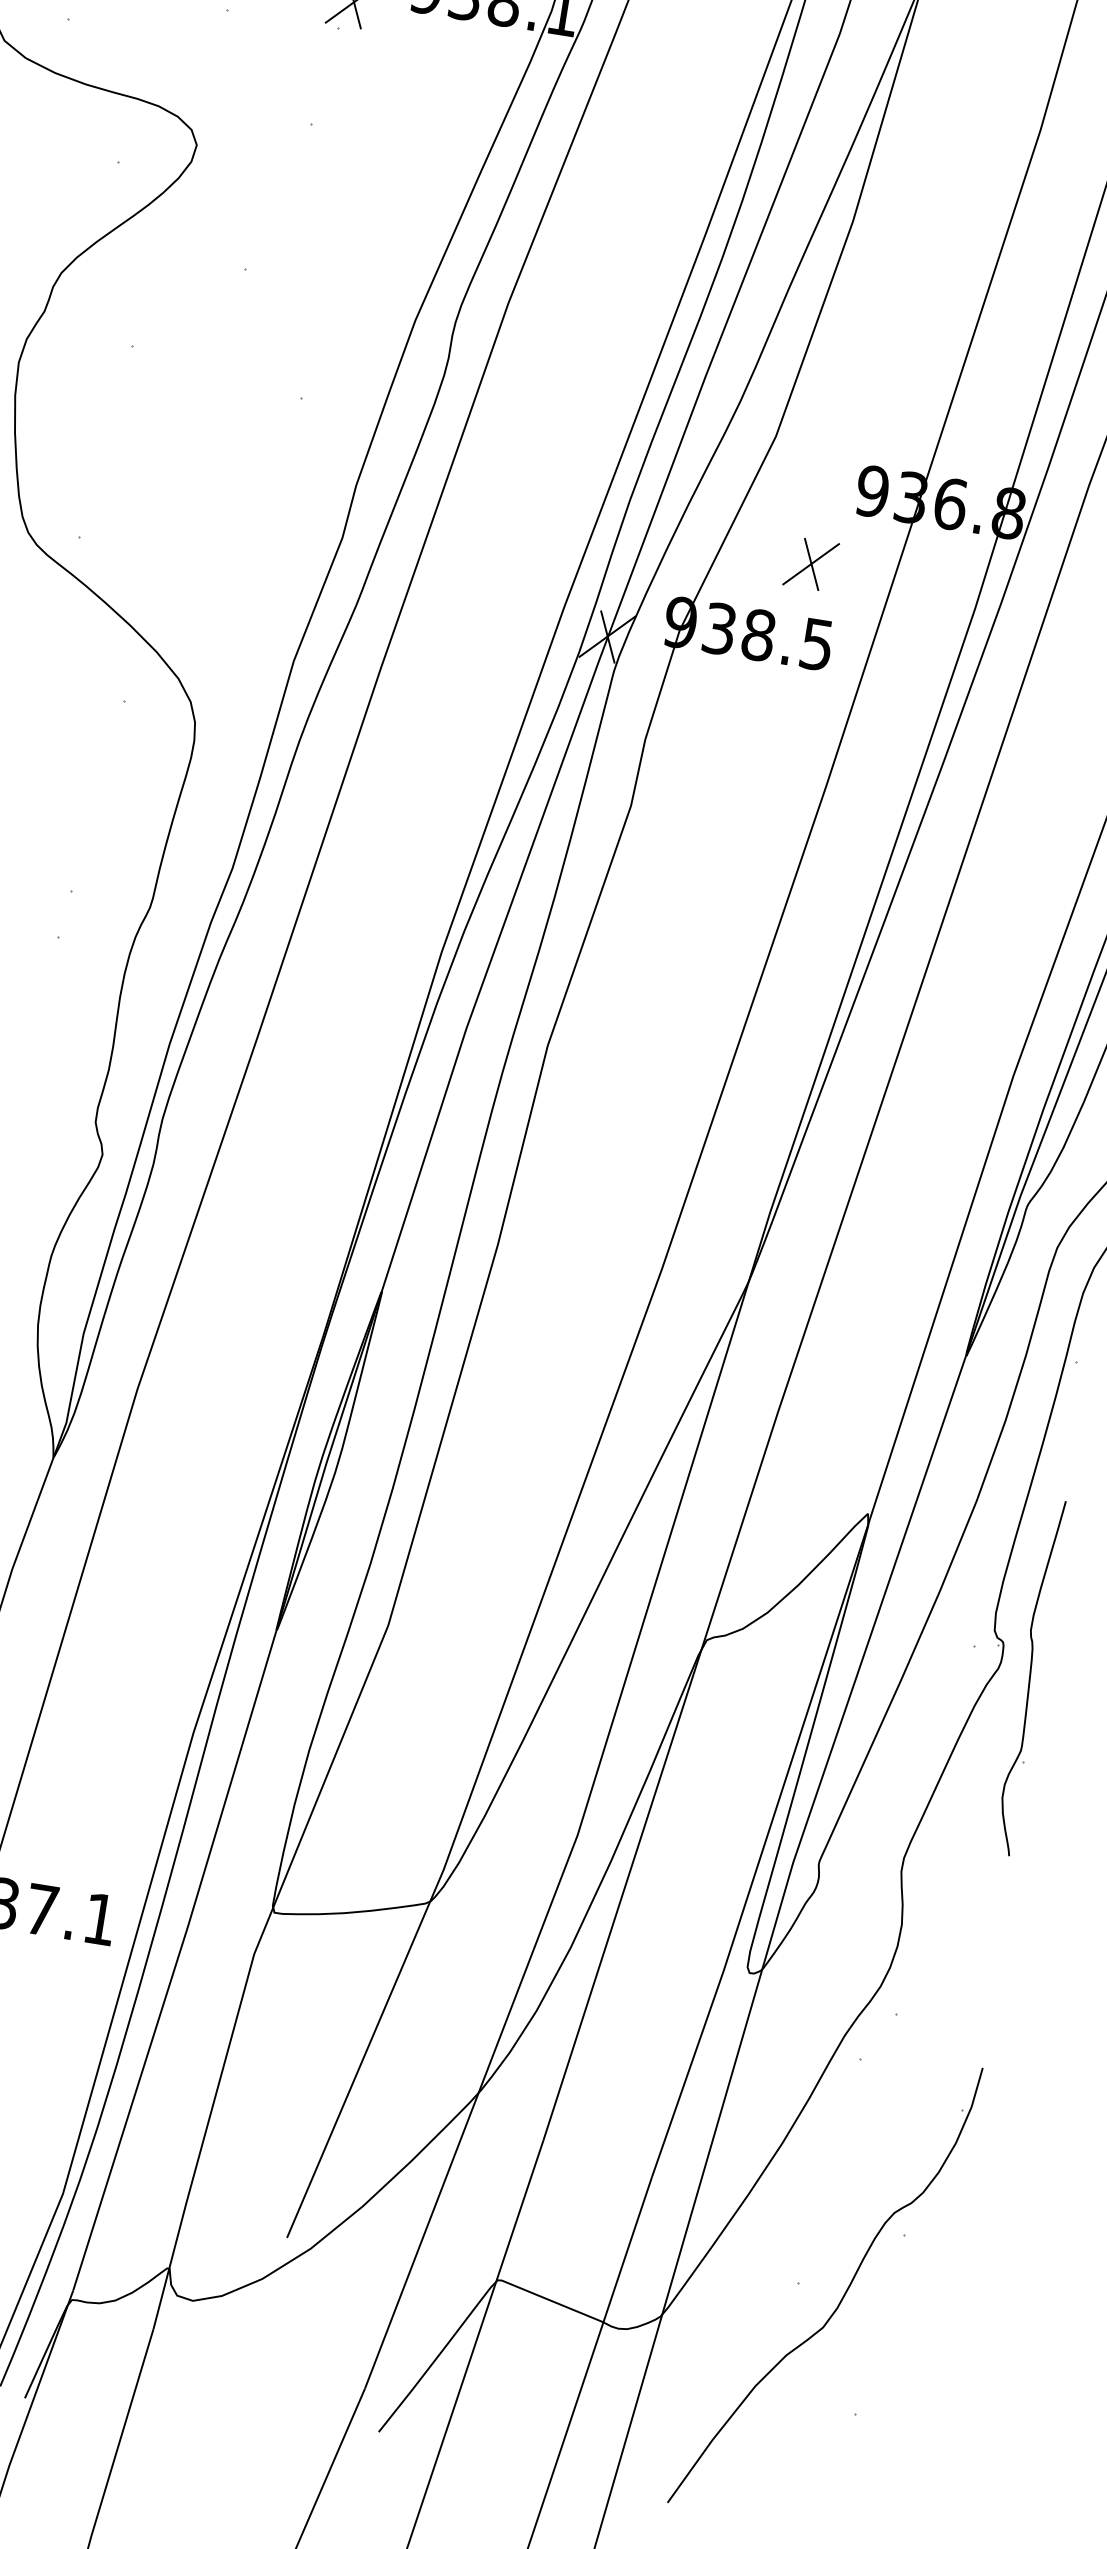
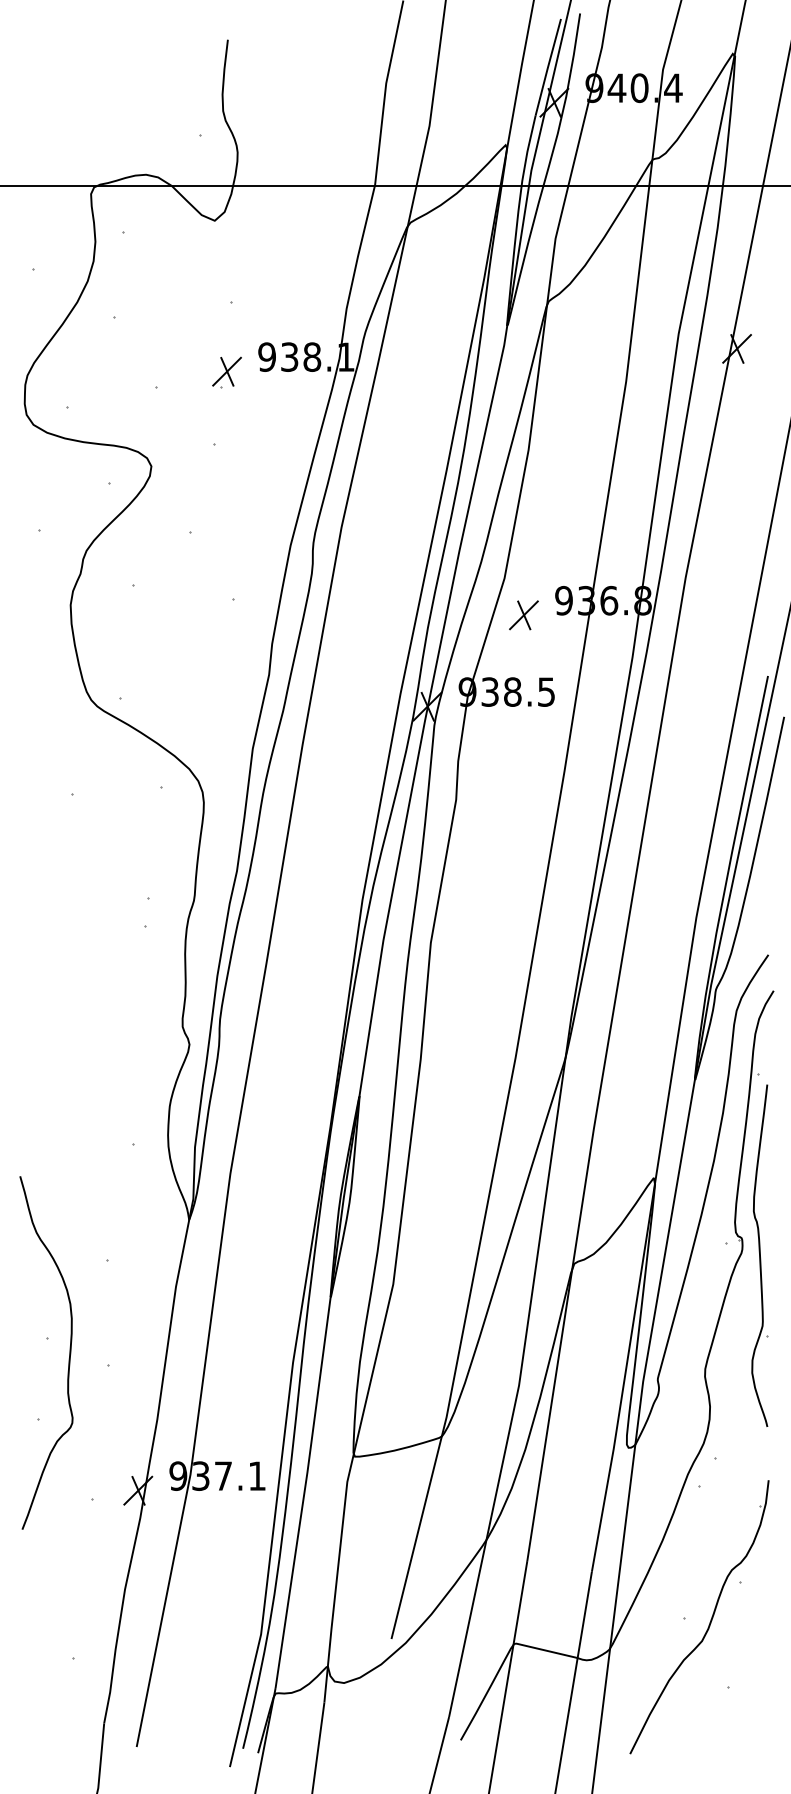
part: (810, 564) -> (523, 615), moved
part: (1029, 1677) -> (759, 1255), size x1.67

